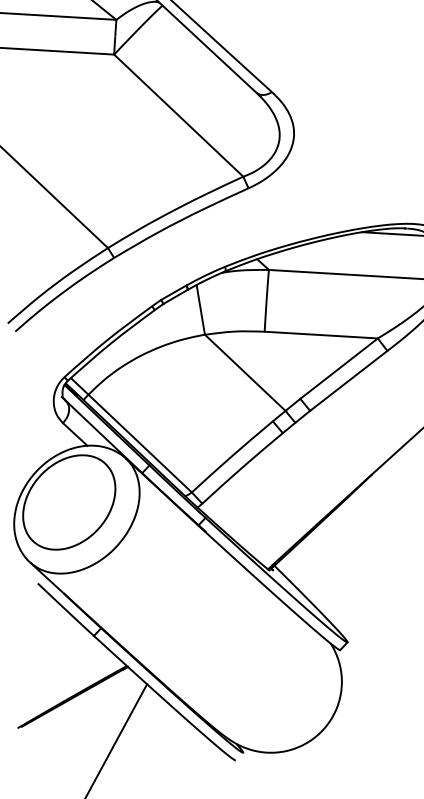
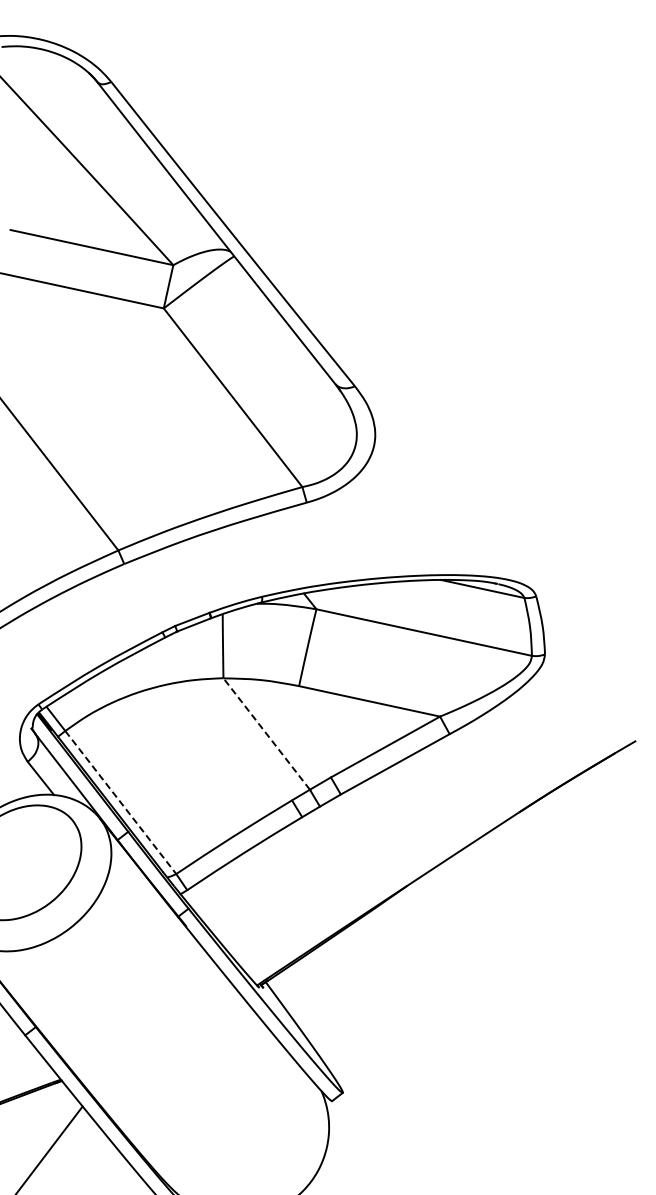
line: (245, 372) -> (266, 733), solid -> dashed
line: (140, 443) -> (121, 802), solid -> dashed

